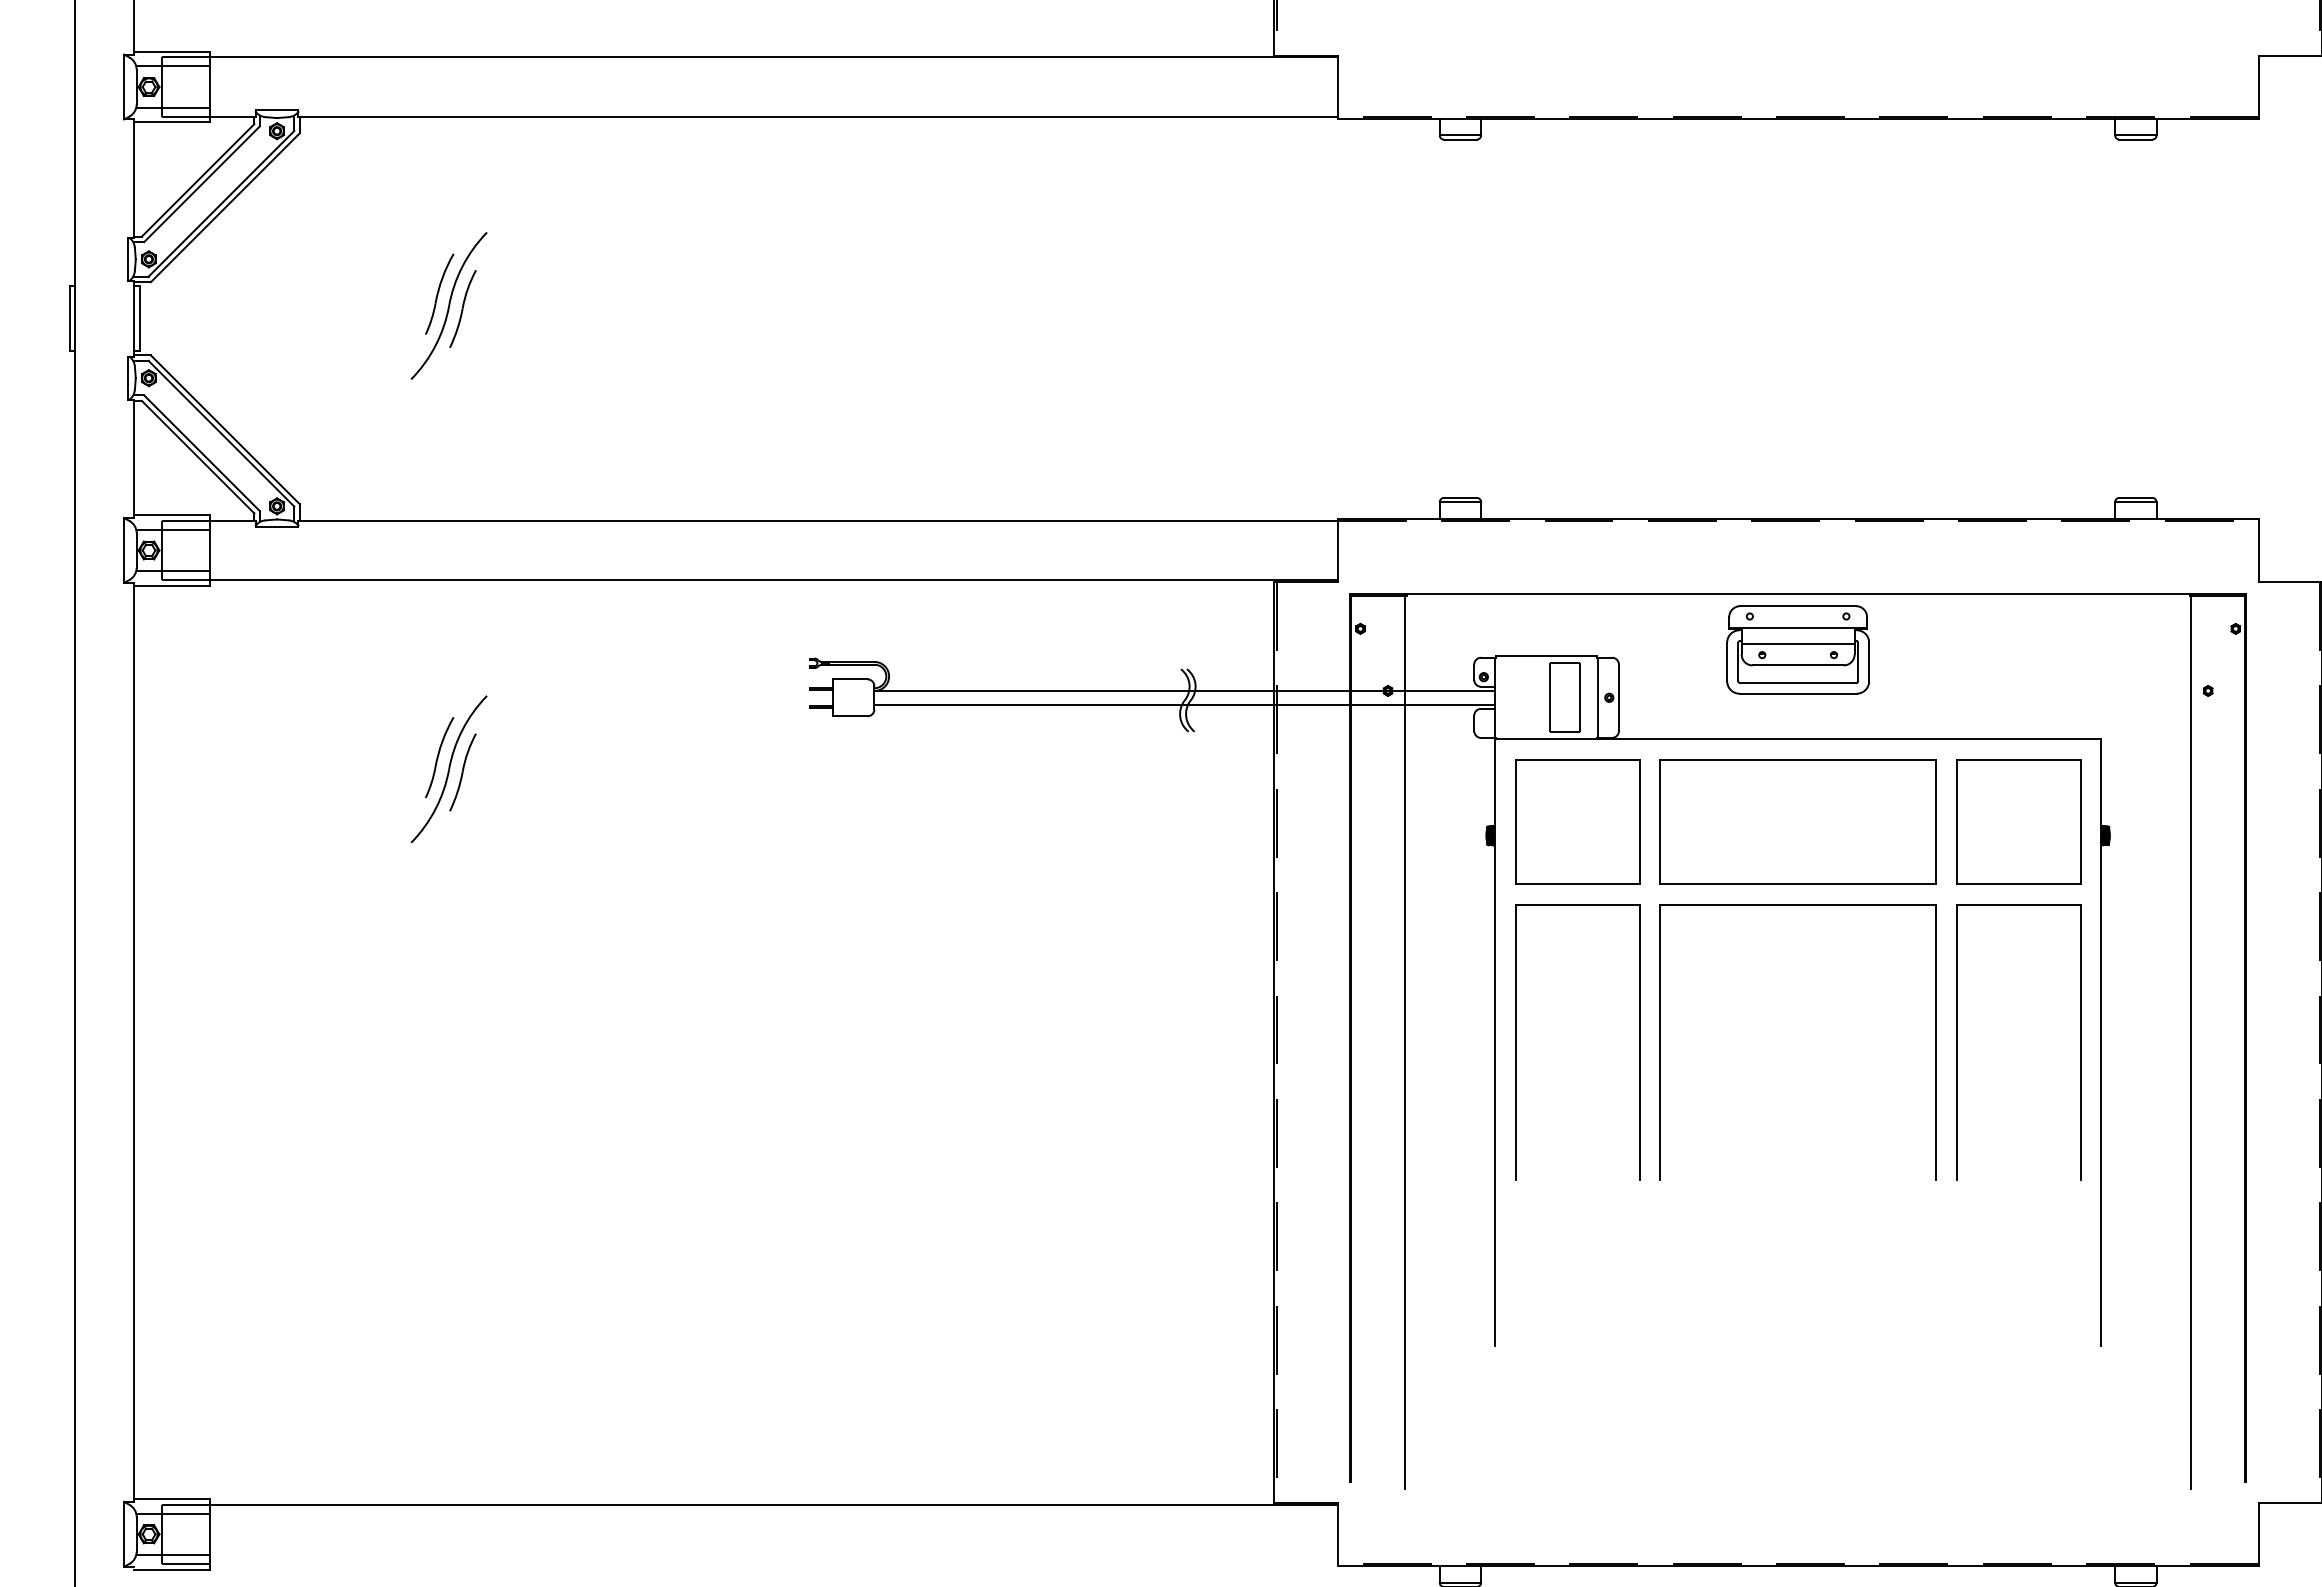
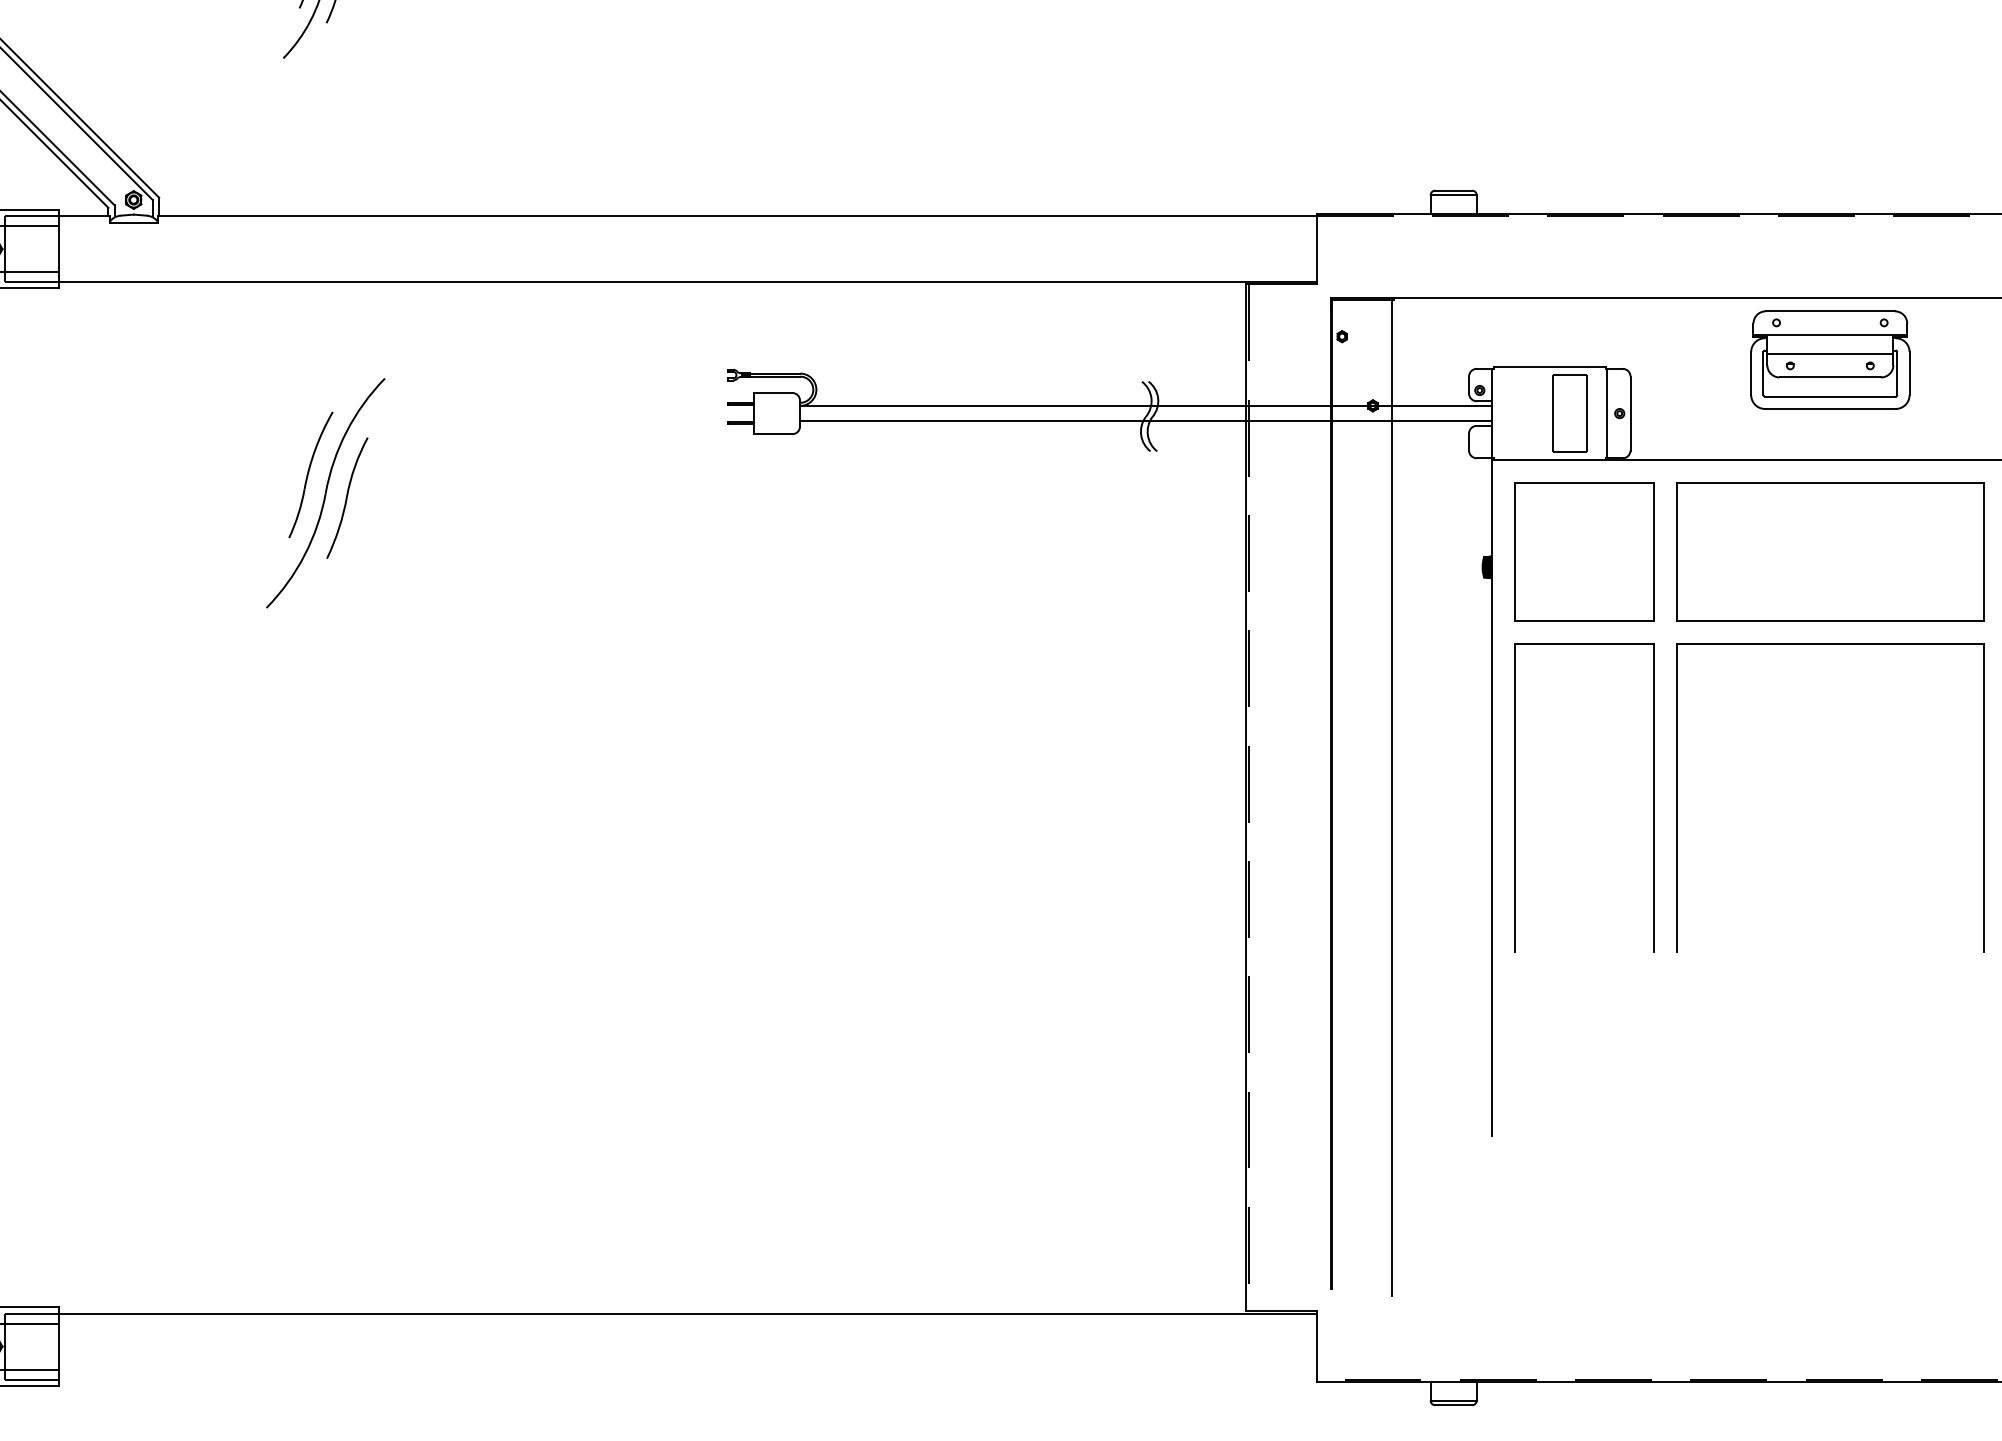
part: (448, 769) -> (324, 493), size x1.4

